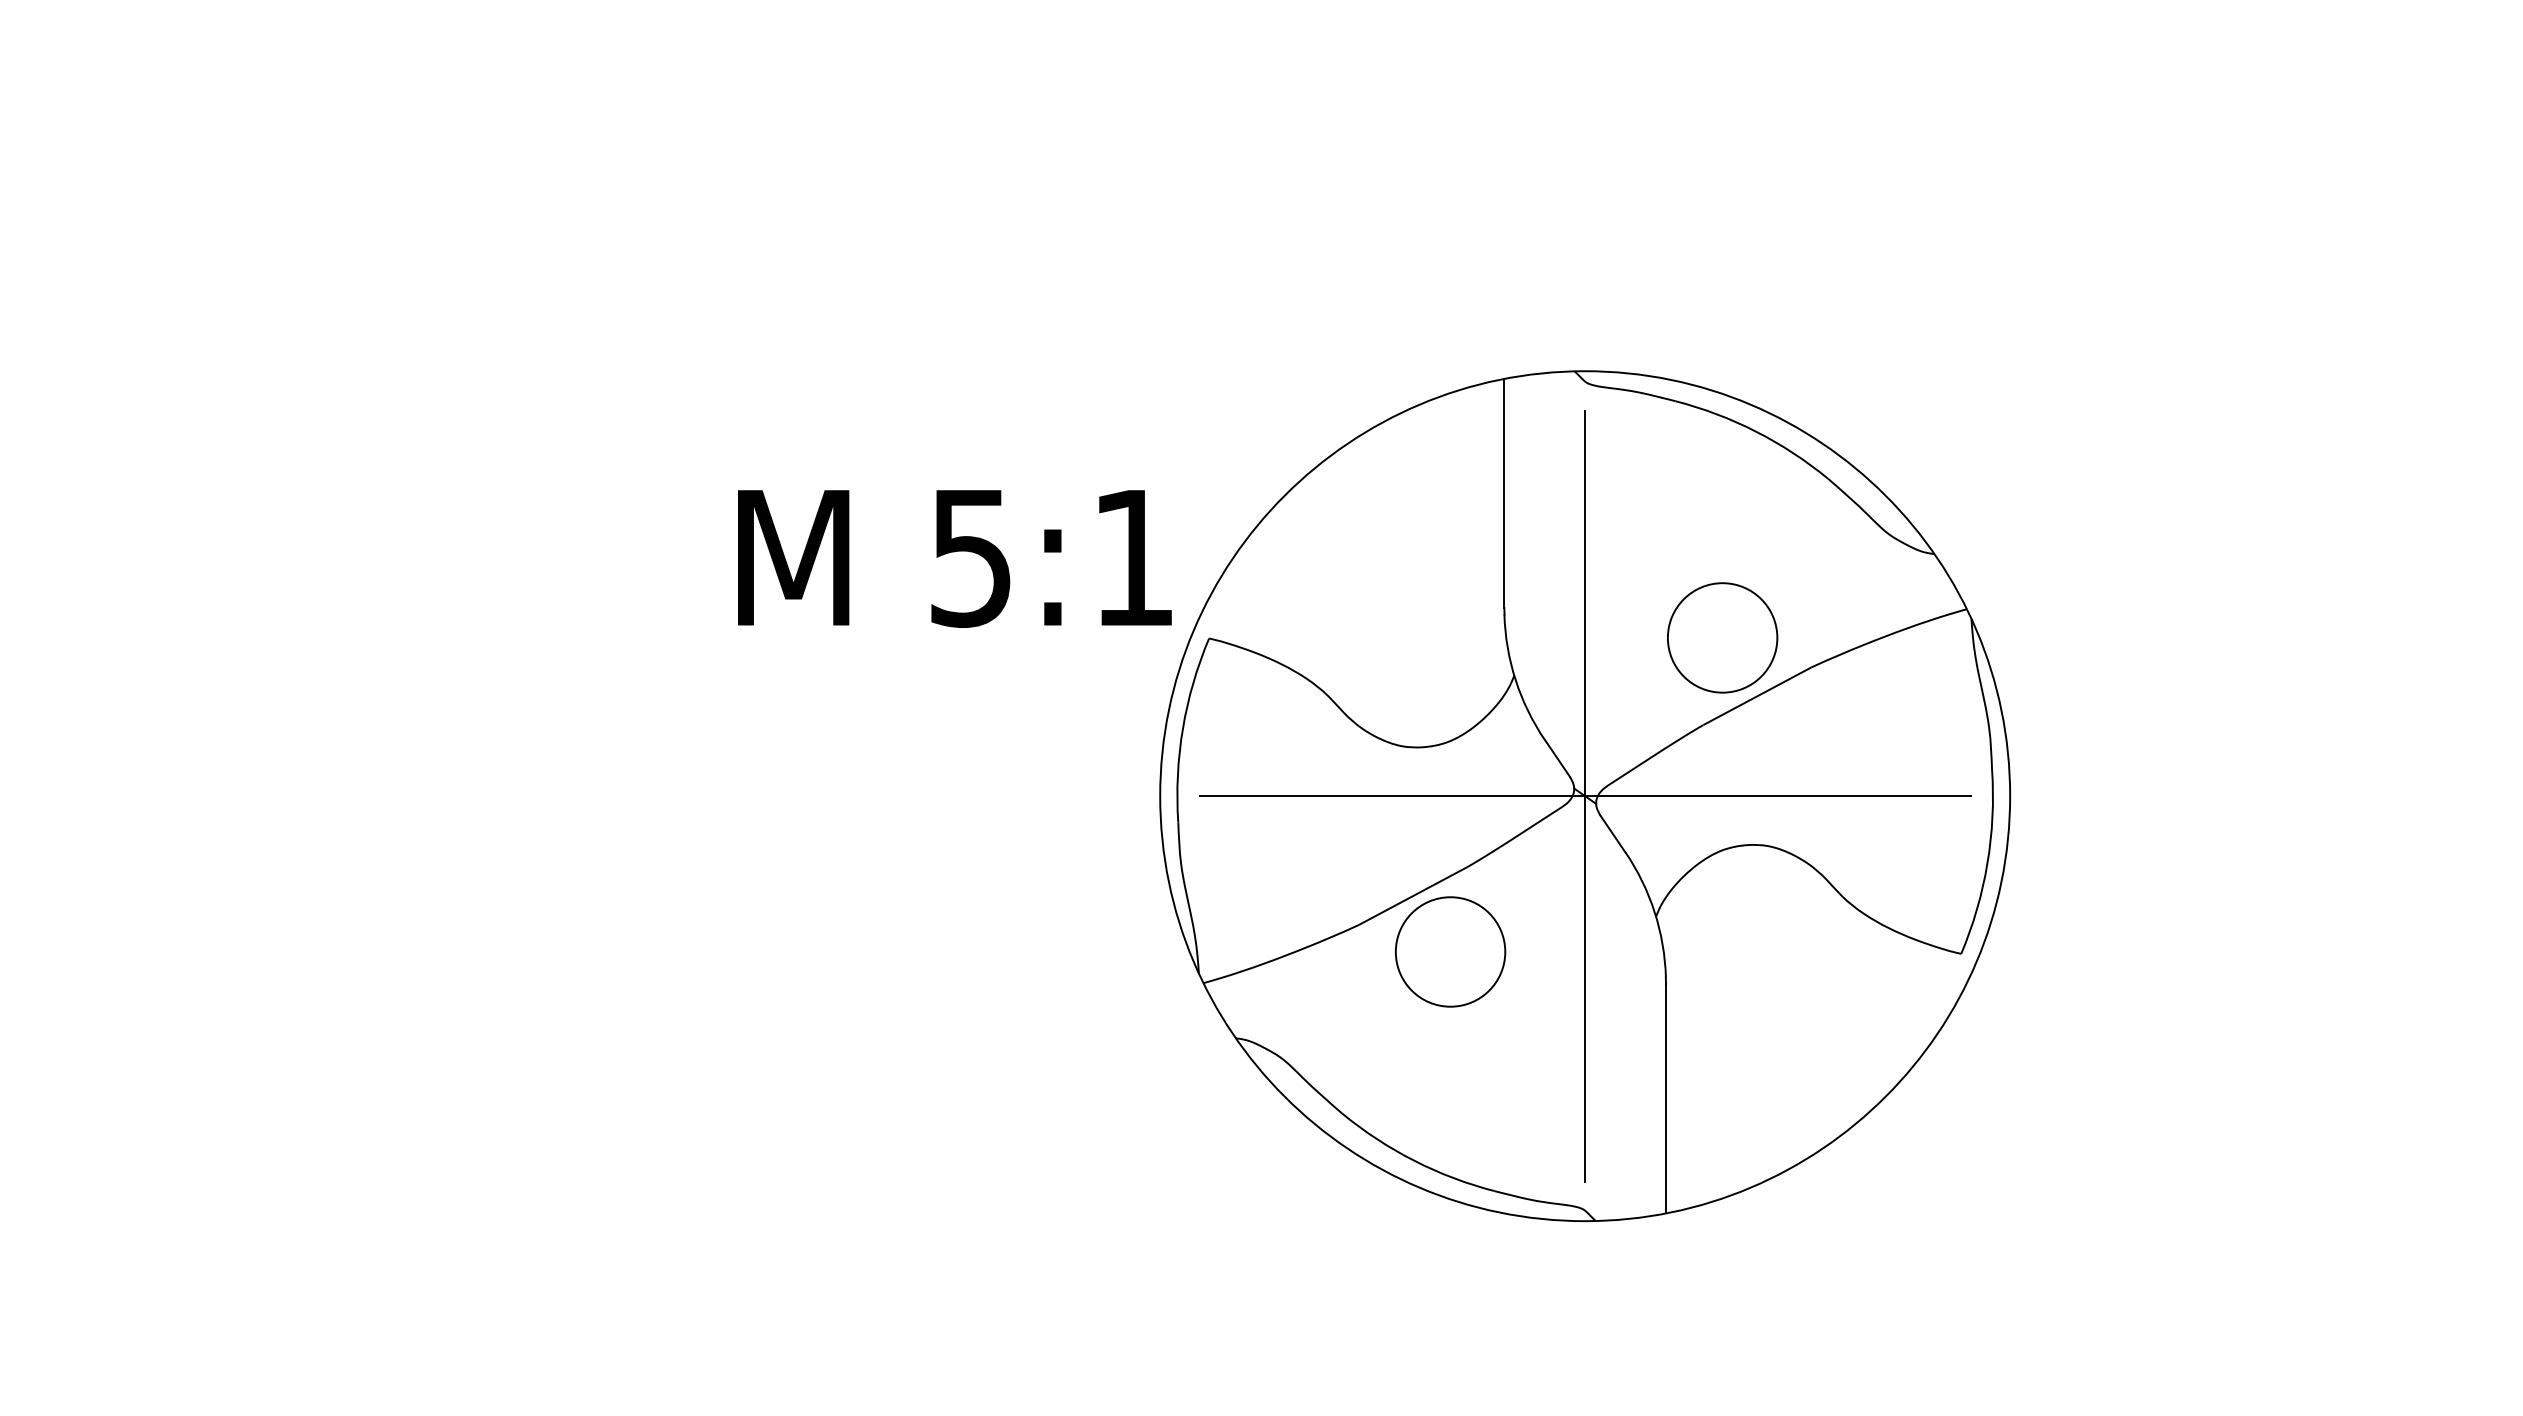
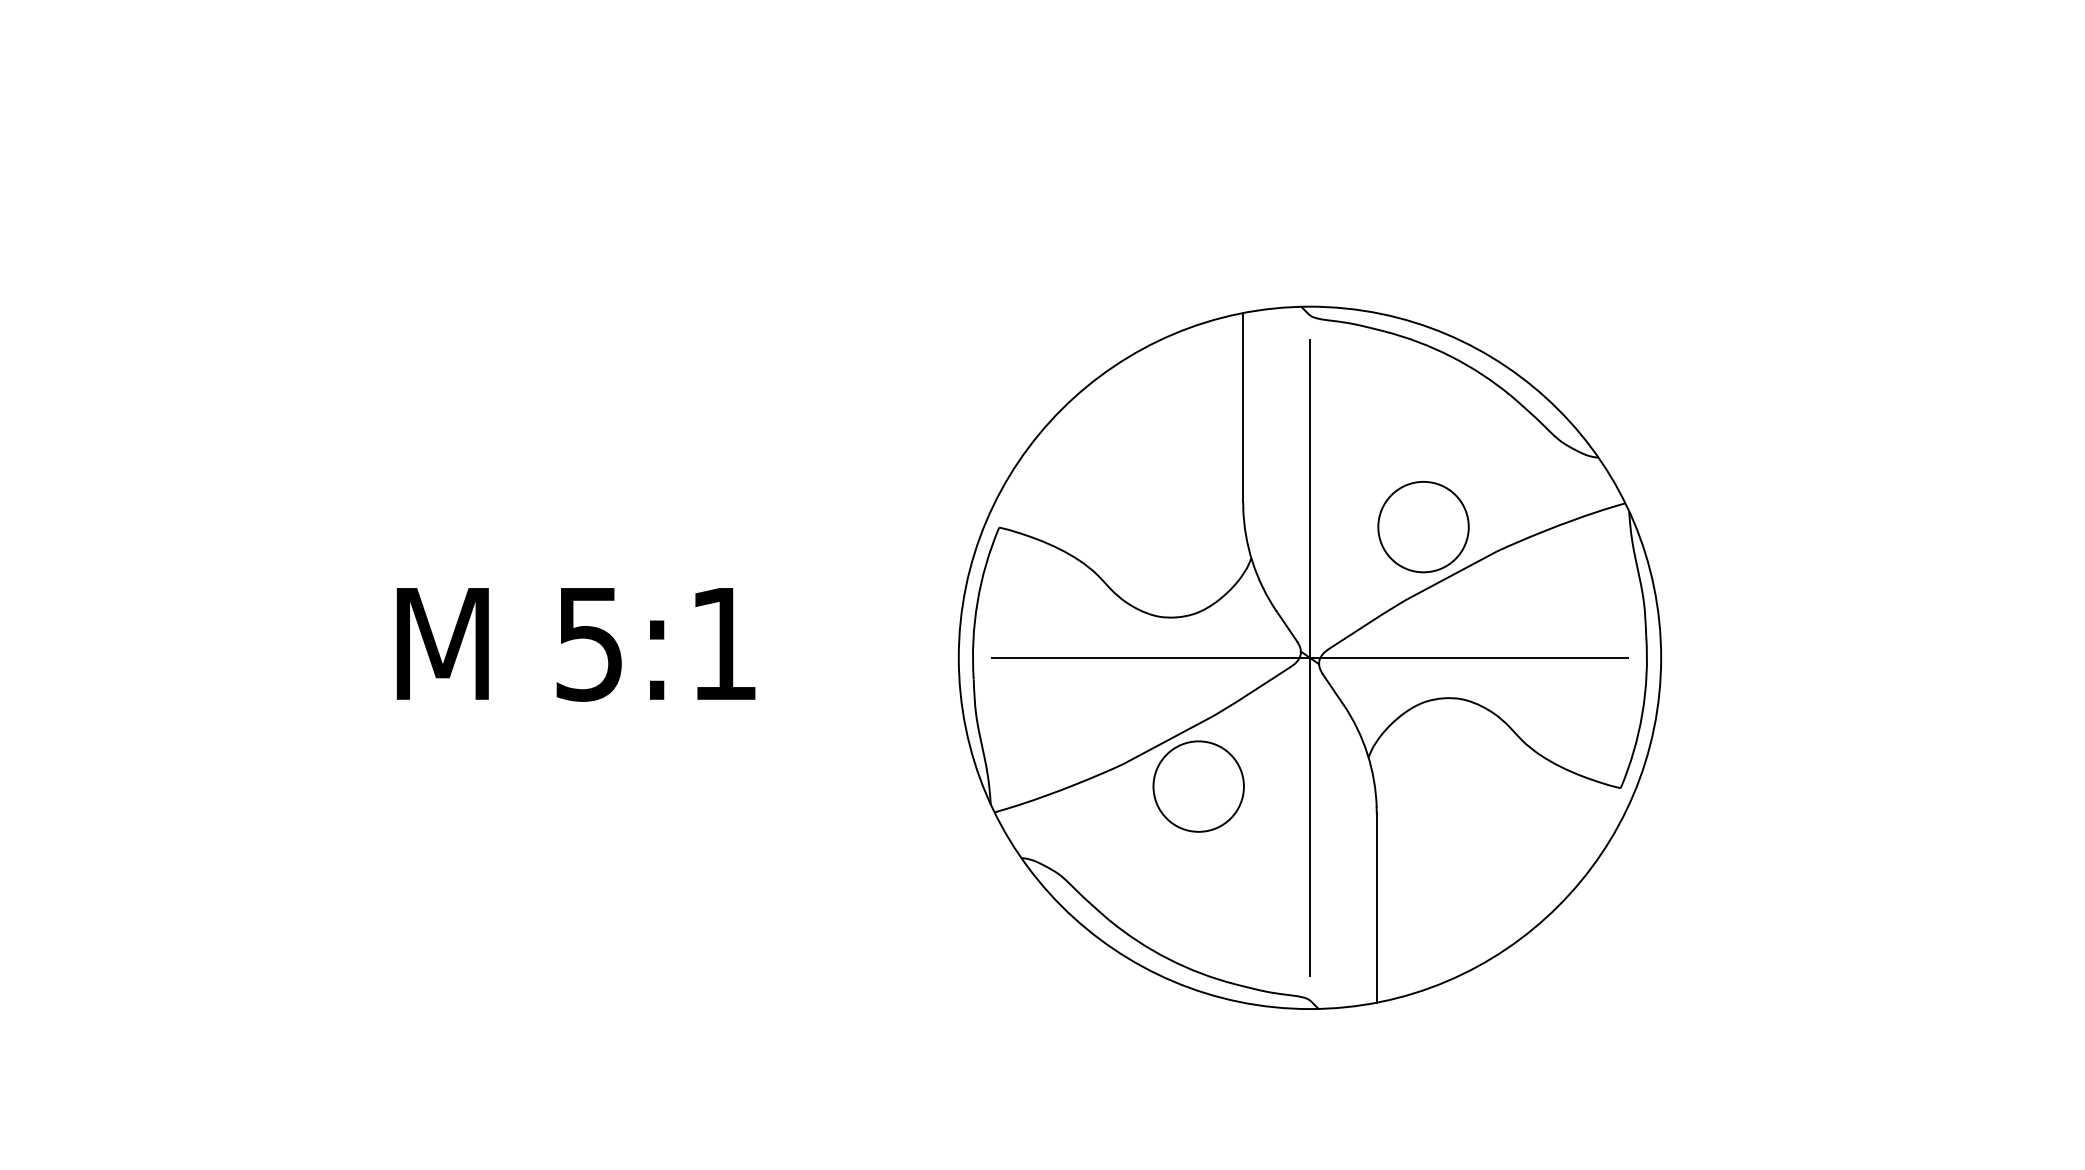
text: (955, 558) -> (576, 644), moved

